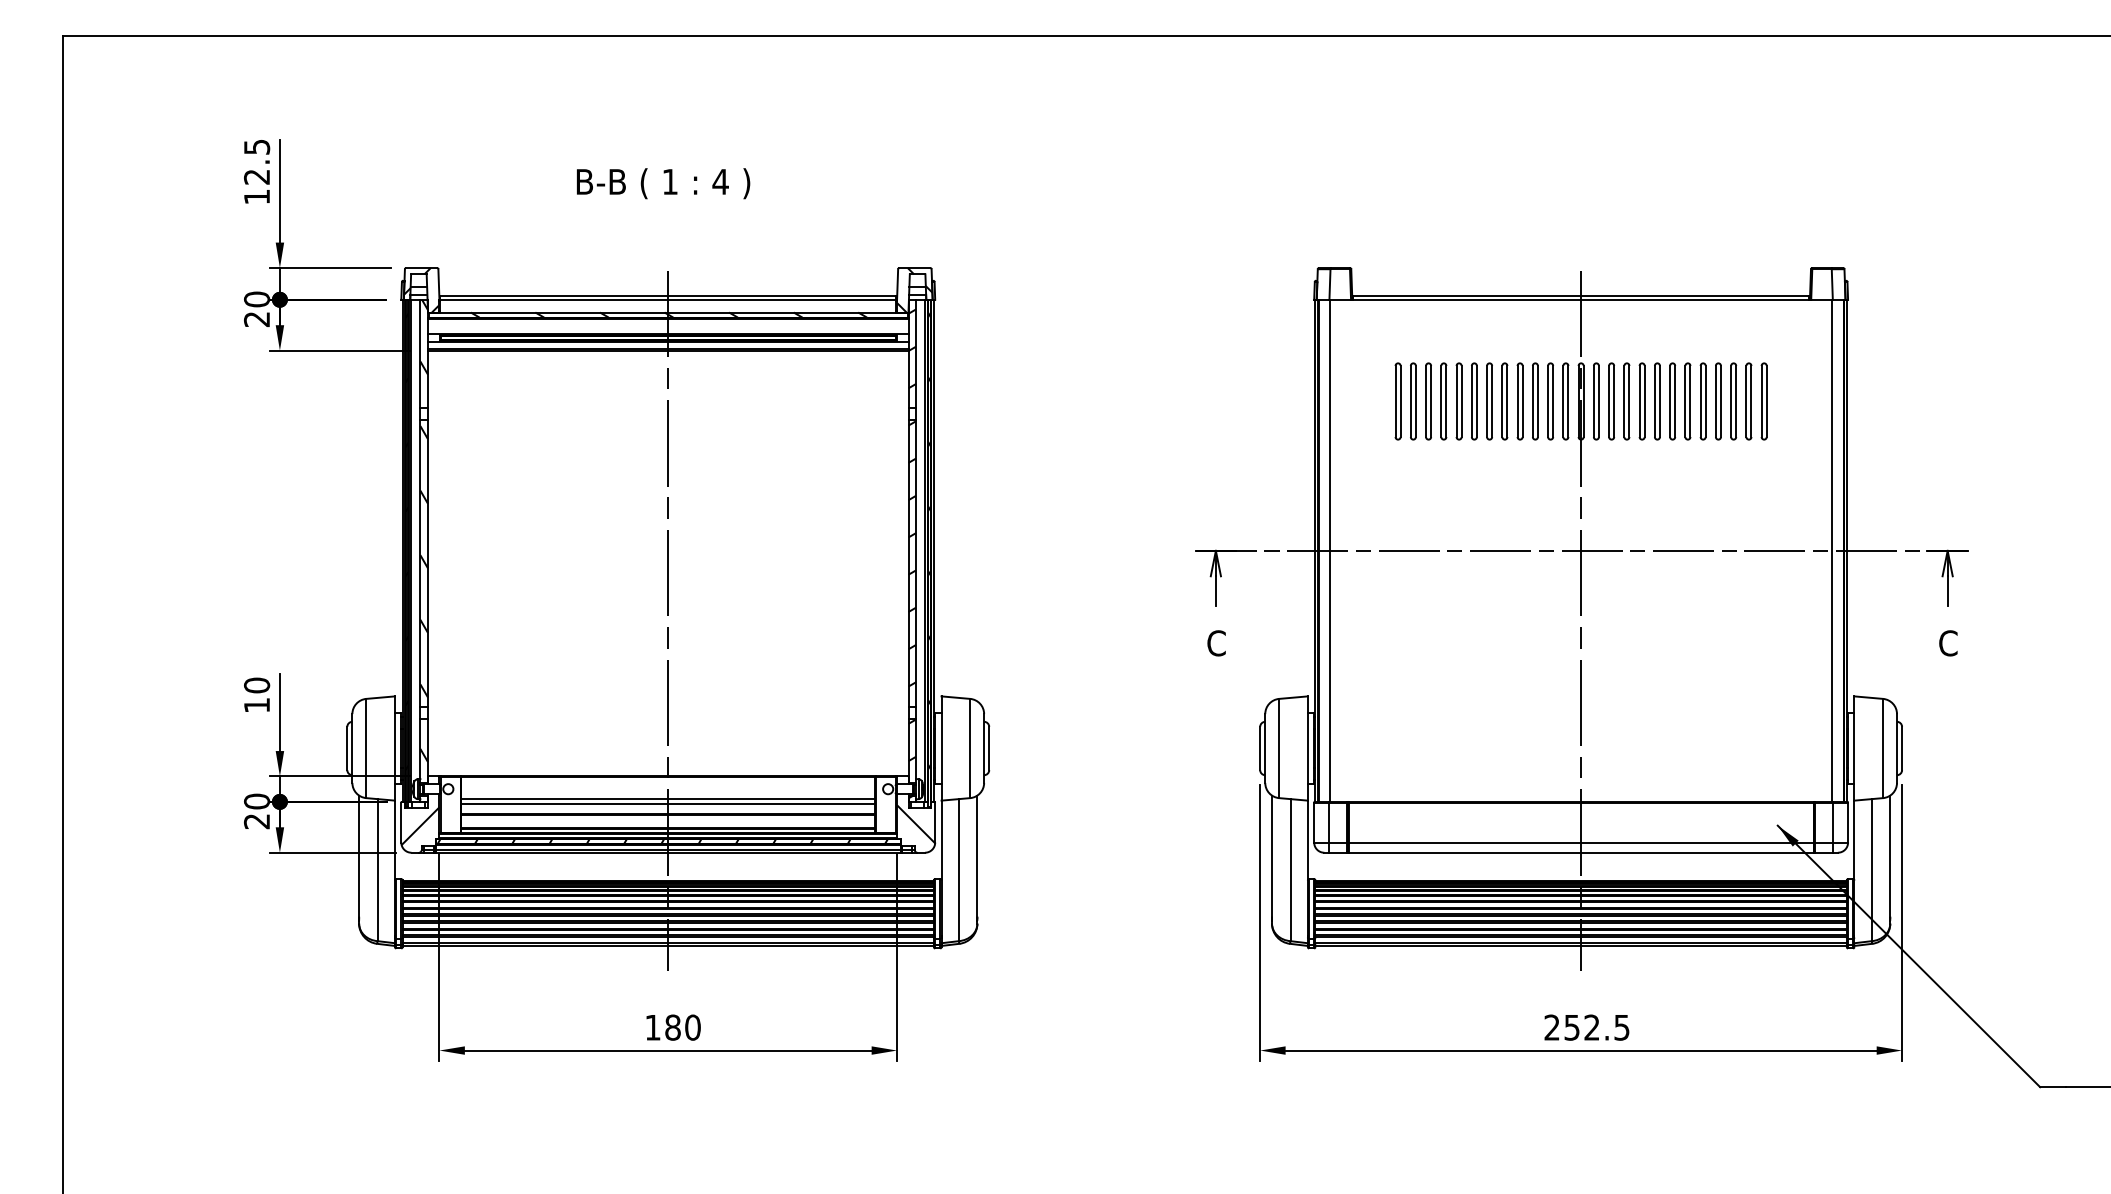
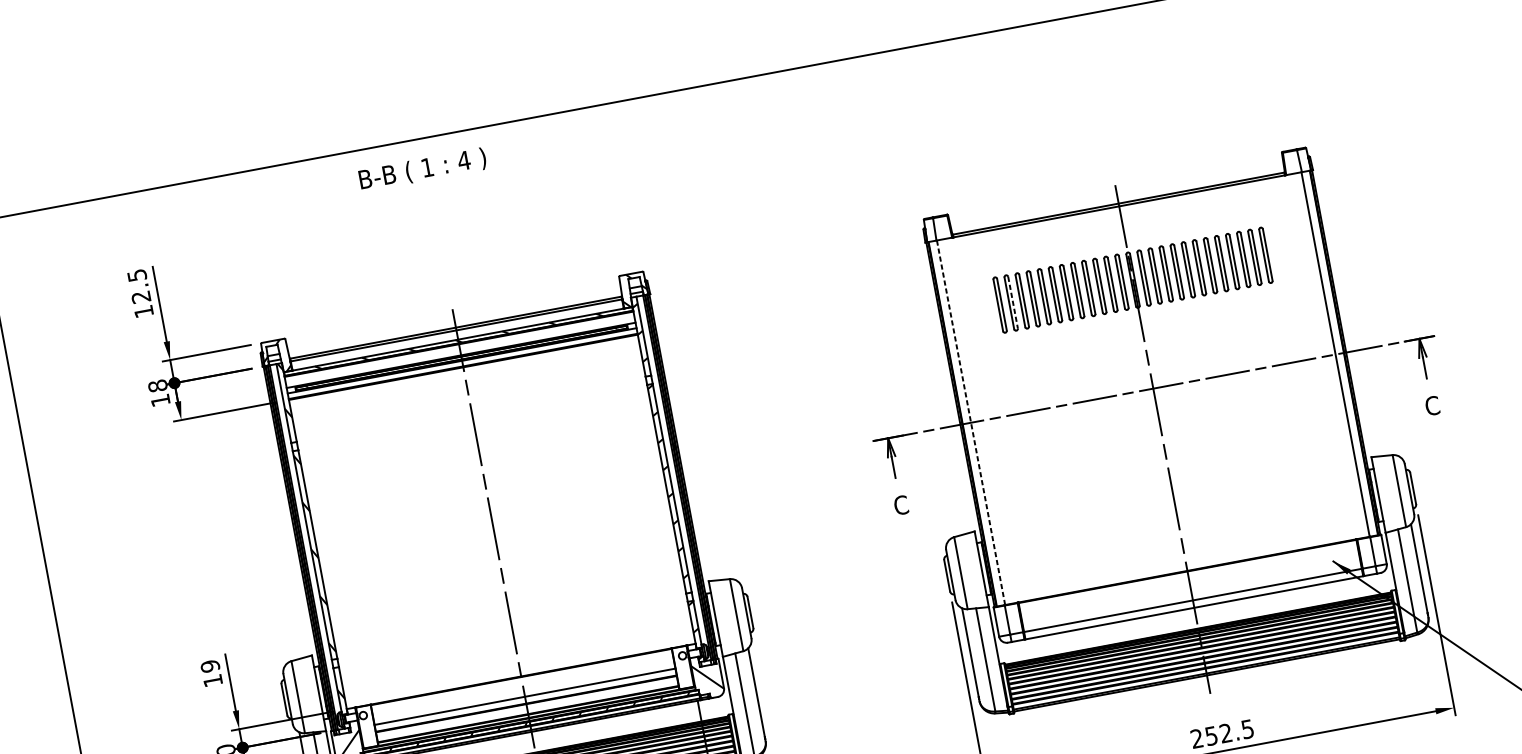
text: (663, 183) -> (422, 169), moved
text: (256, 309) -> (158, 393), 20 -> 18
line: (1415, 401) -> (1012, 302), solid -> dashed
line: (1330, 550) -> (971, 422), solid -> dashed
text: (257, 685) -> (210, 666), 10 -> 19
line: (668, 799) -> (524, 693), removed

